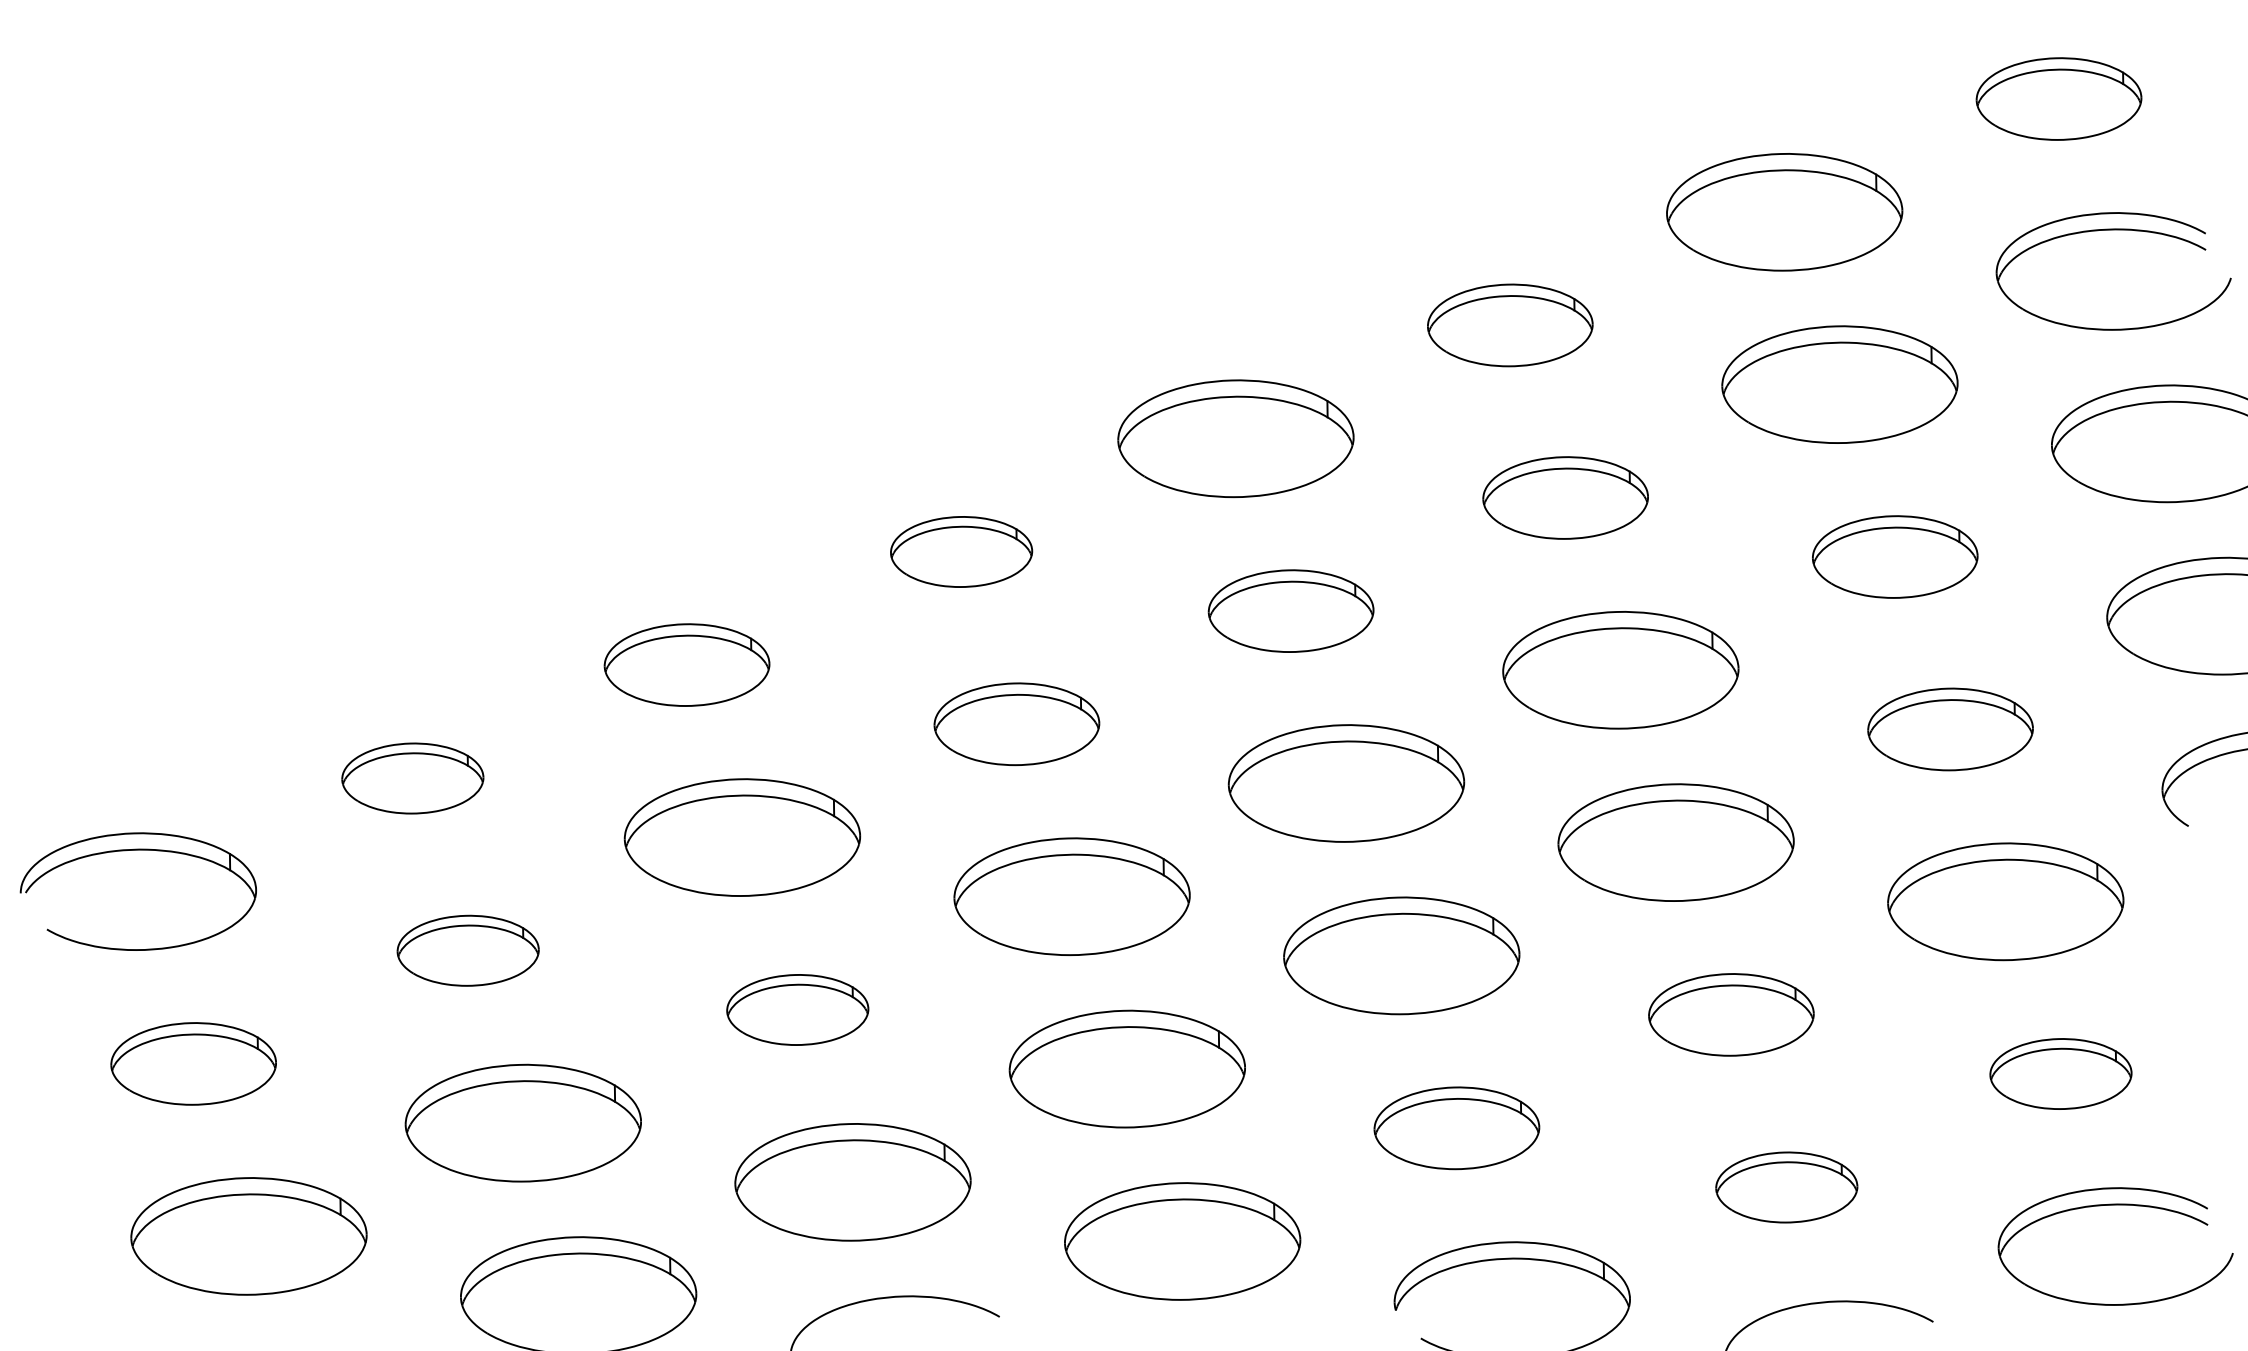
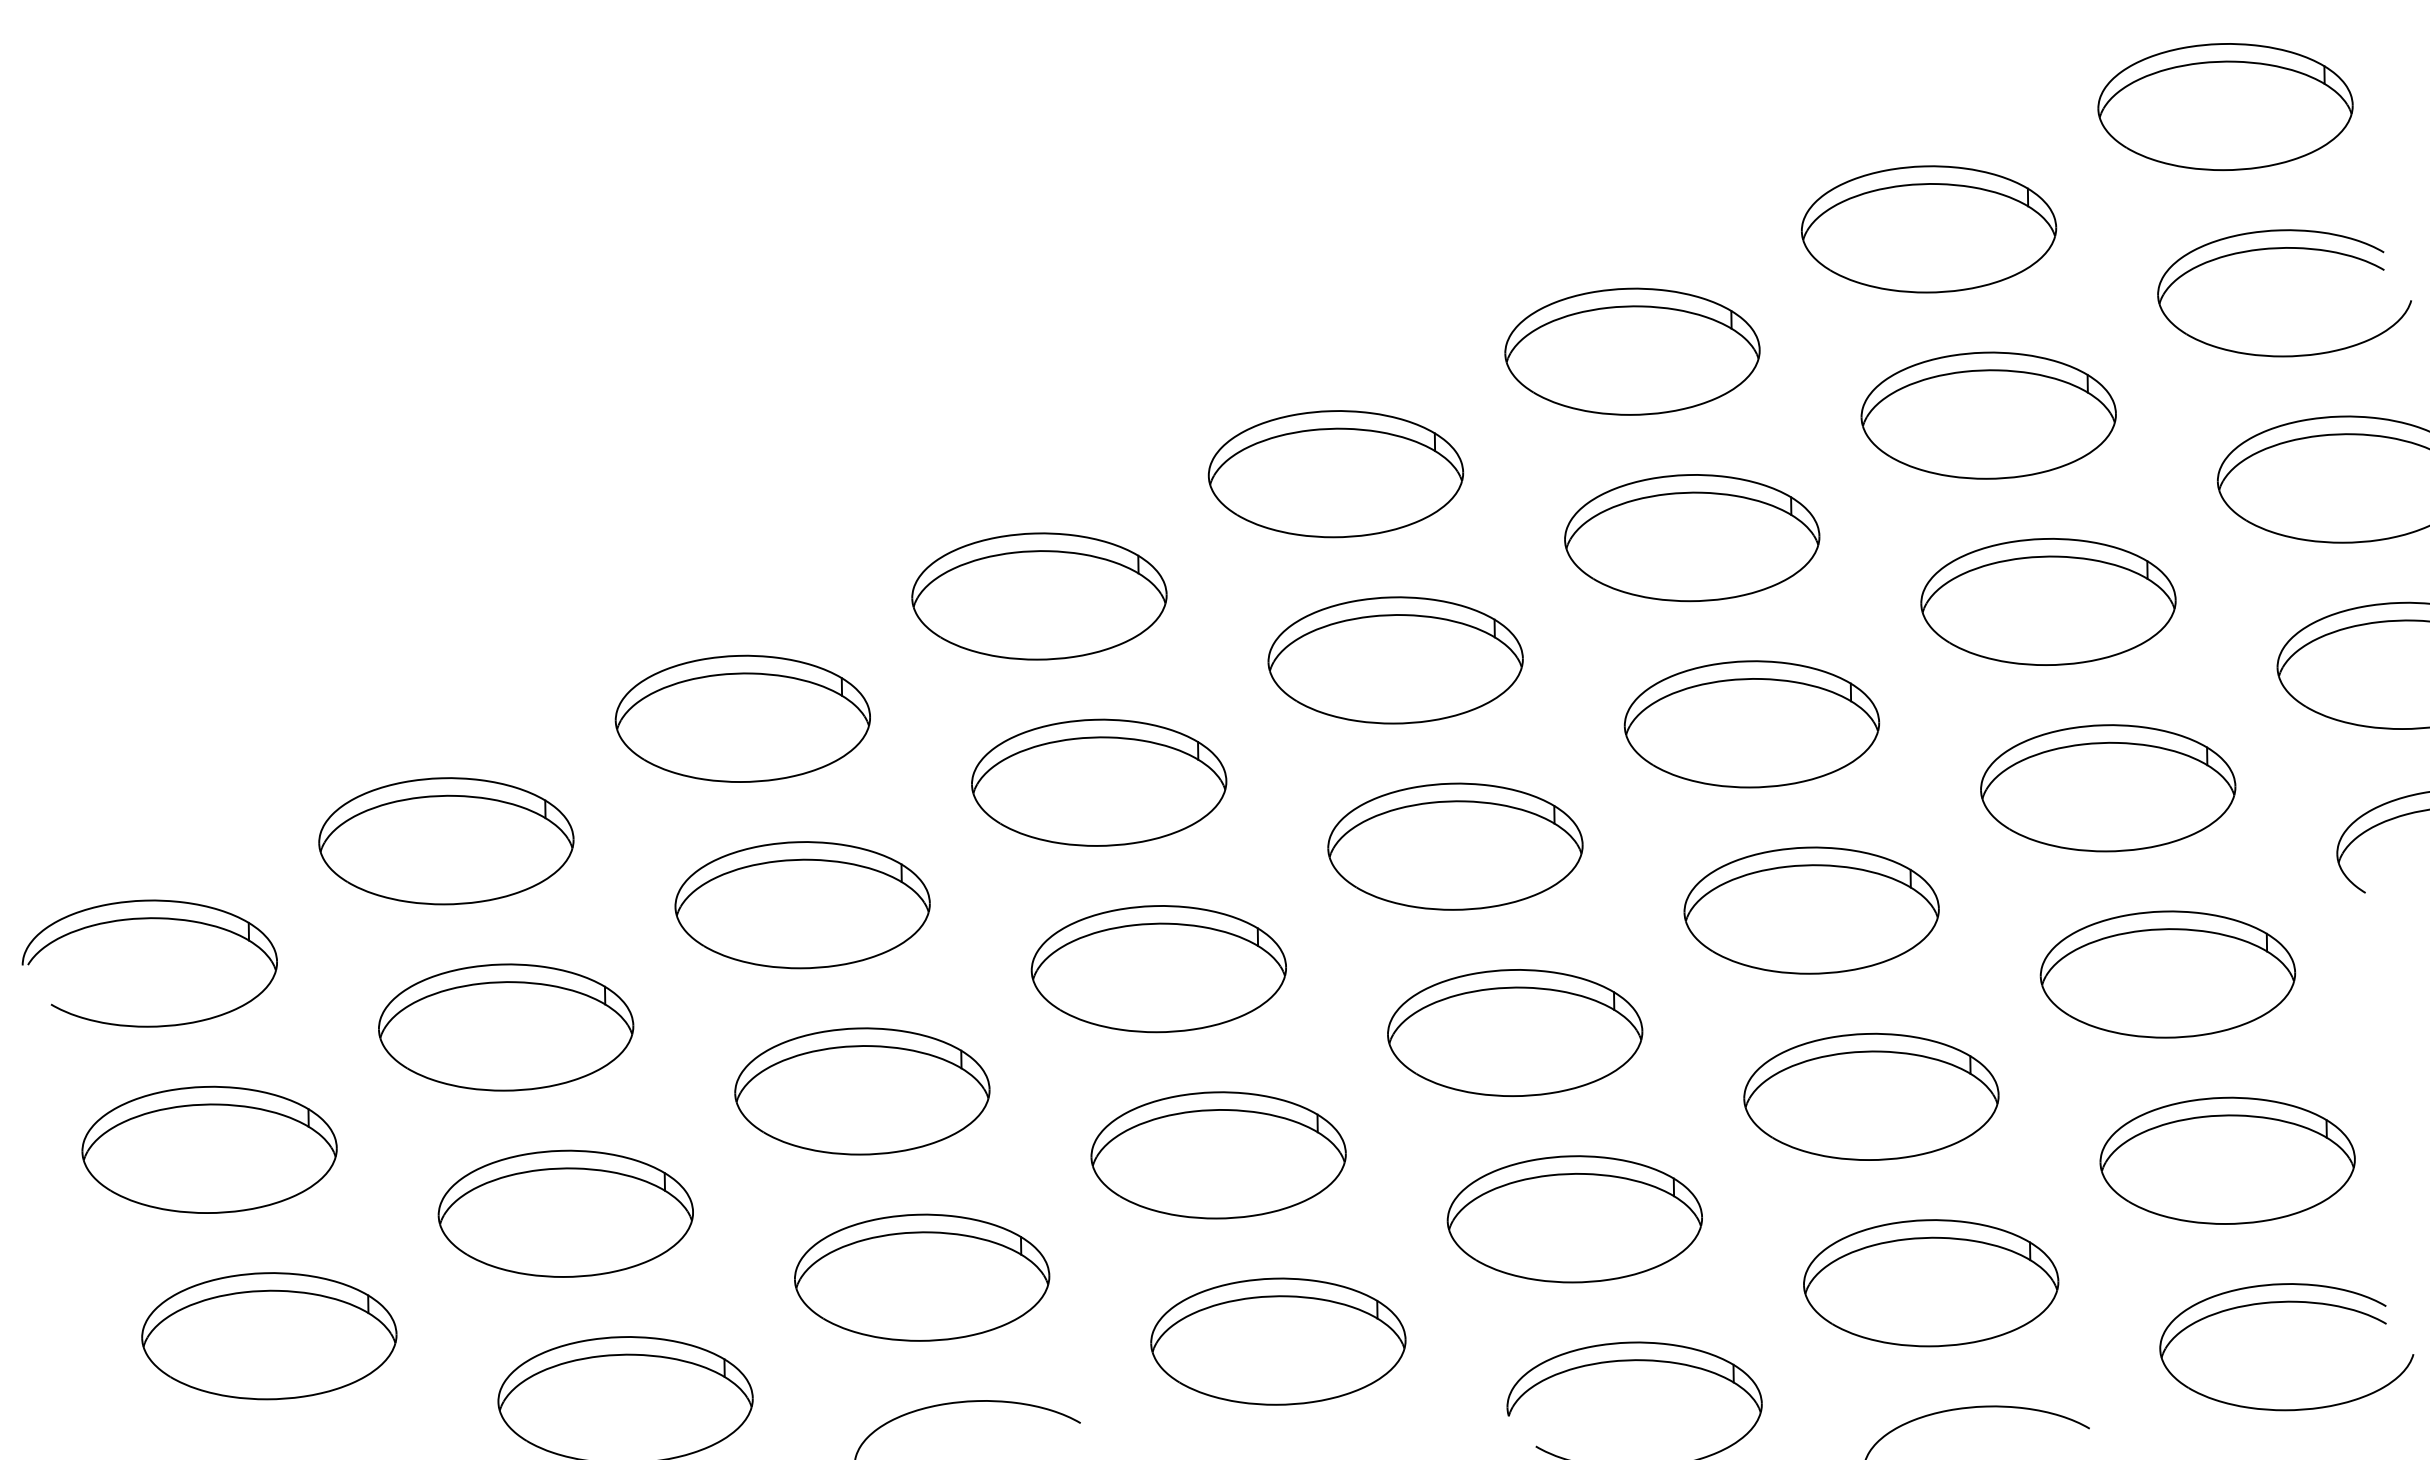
part: (2059, 98) -> (2225, 106), size x1.43
part: (1510, 325) -> (1632, 351), size x1.43
part: (1565, 498) -> (1692, 538), size x1.43
part: (961, 551) -> (1039, 596), size x1.67
part: (1895, 556) -> (2048, 601), size x1.43
part: (1291, 611) -> (1395, 660), size x1.43
part: (686, 664) -> (742, 718), size x1.43
part: (1017, 724) -> (1099, 782), size x1.43
part: (1950, 729) -> (2108, 788), size x1.43
part: (412, 778) -> (446, 841), size x1.67
part: (468, 950) -> (506, 1027), size x1.67
part: (797, 1009) -> (862, 1091), size x1.67
part: (1731, 1014) -> (1871, 1096), size x1.43
part: (193, 1063) -> (209, 1149), size x1.43
part: (2060, 1073) -> (2227, 1160), size x1.67
part: (1456, 1128) -> (1574, 1219), size x1.43
part: (1786, 1187) -> (1931, 1283), size x1.67

